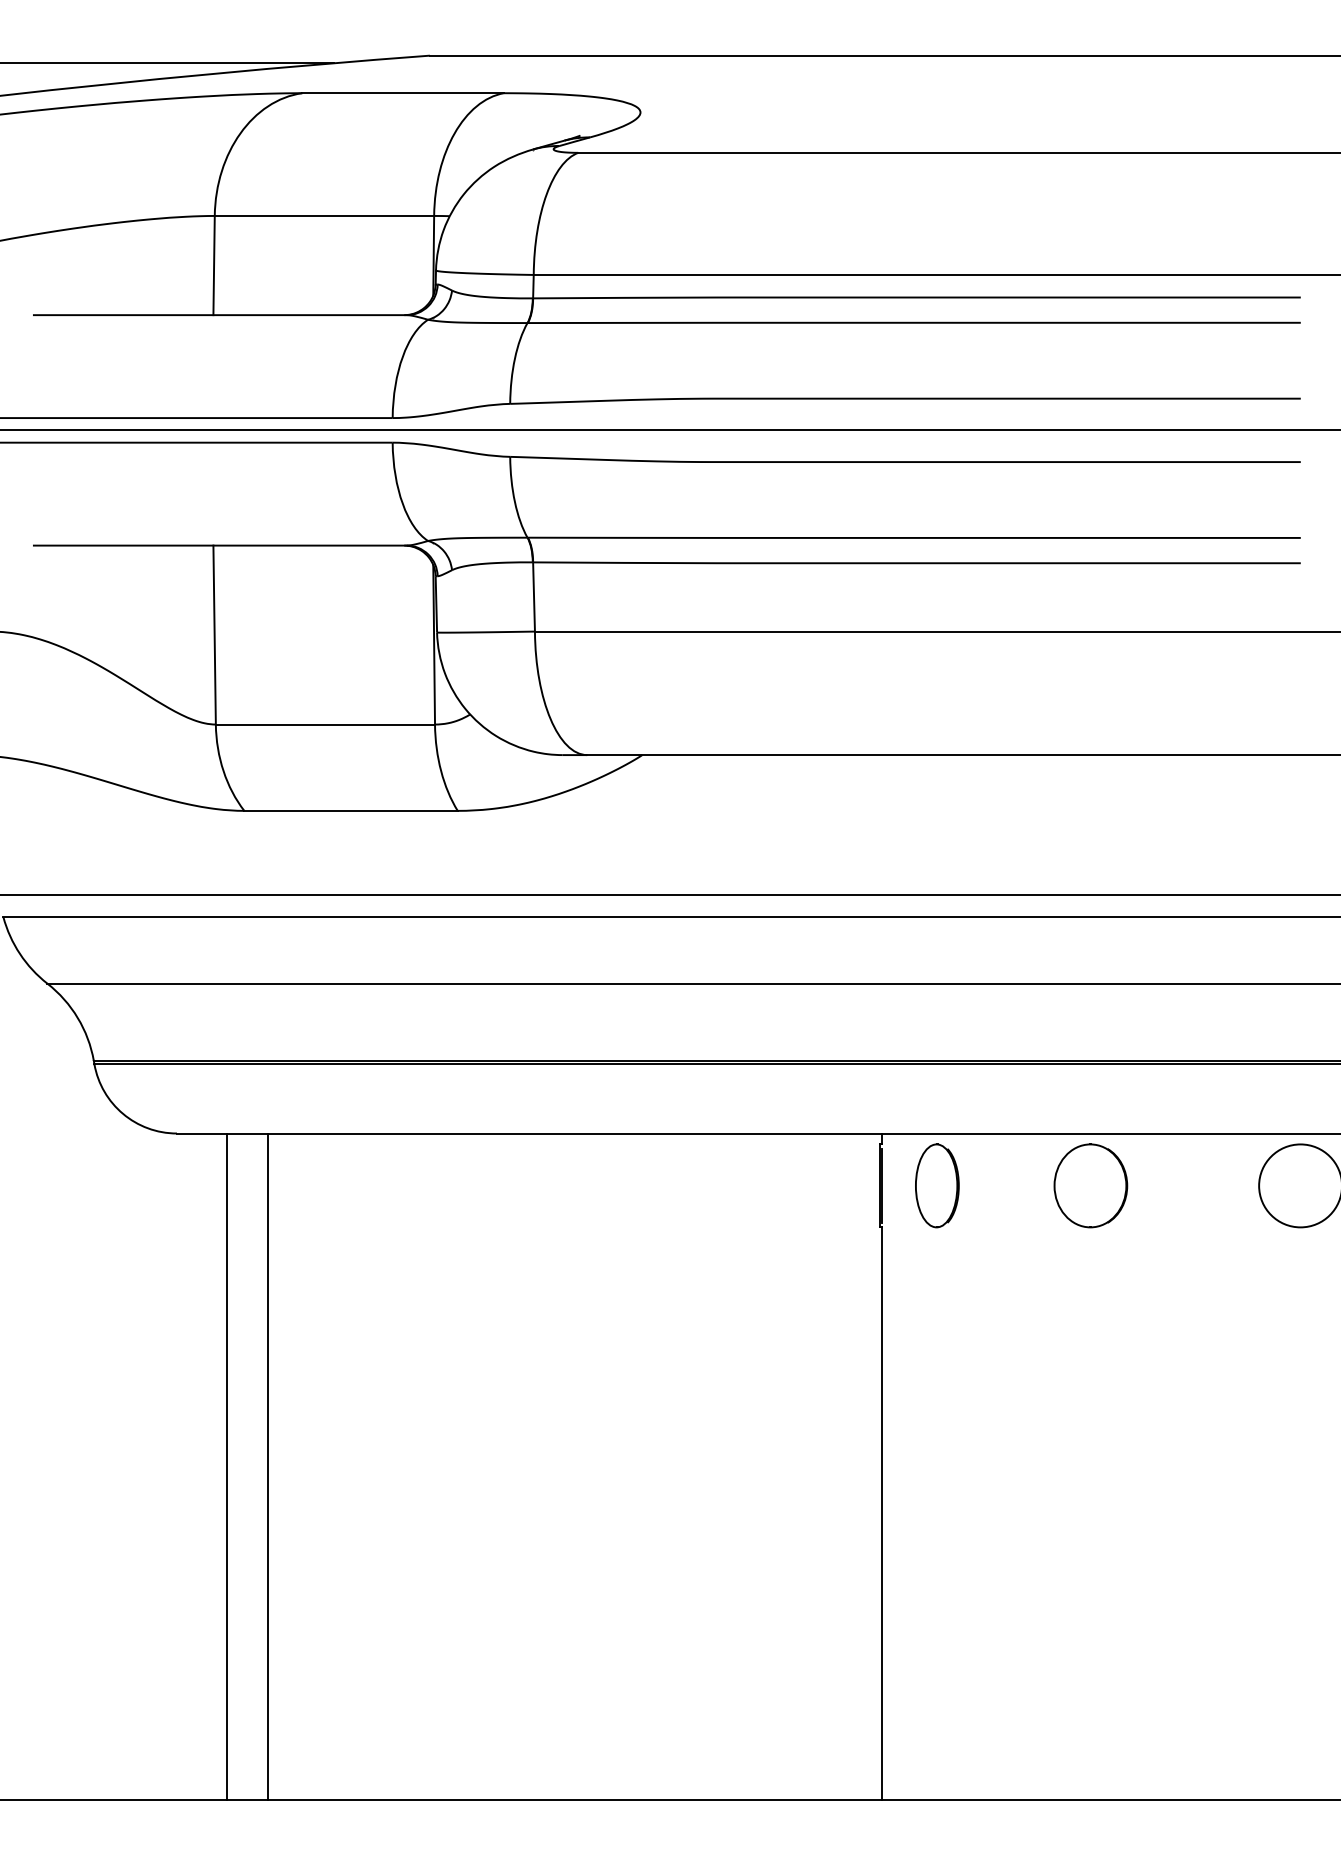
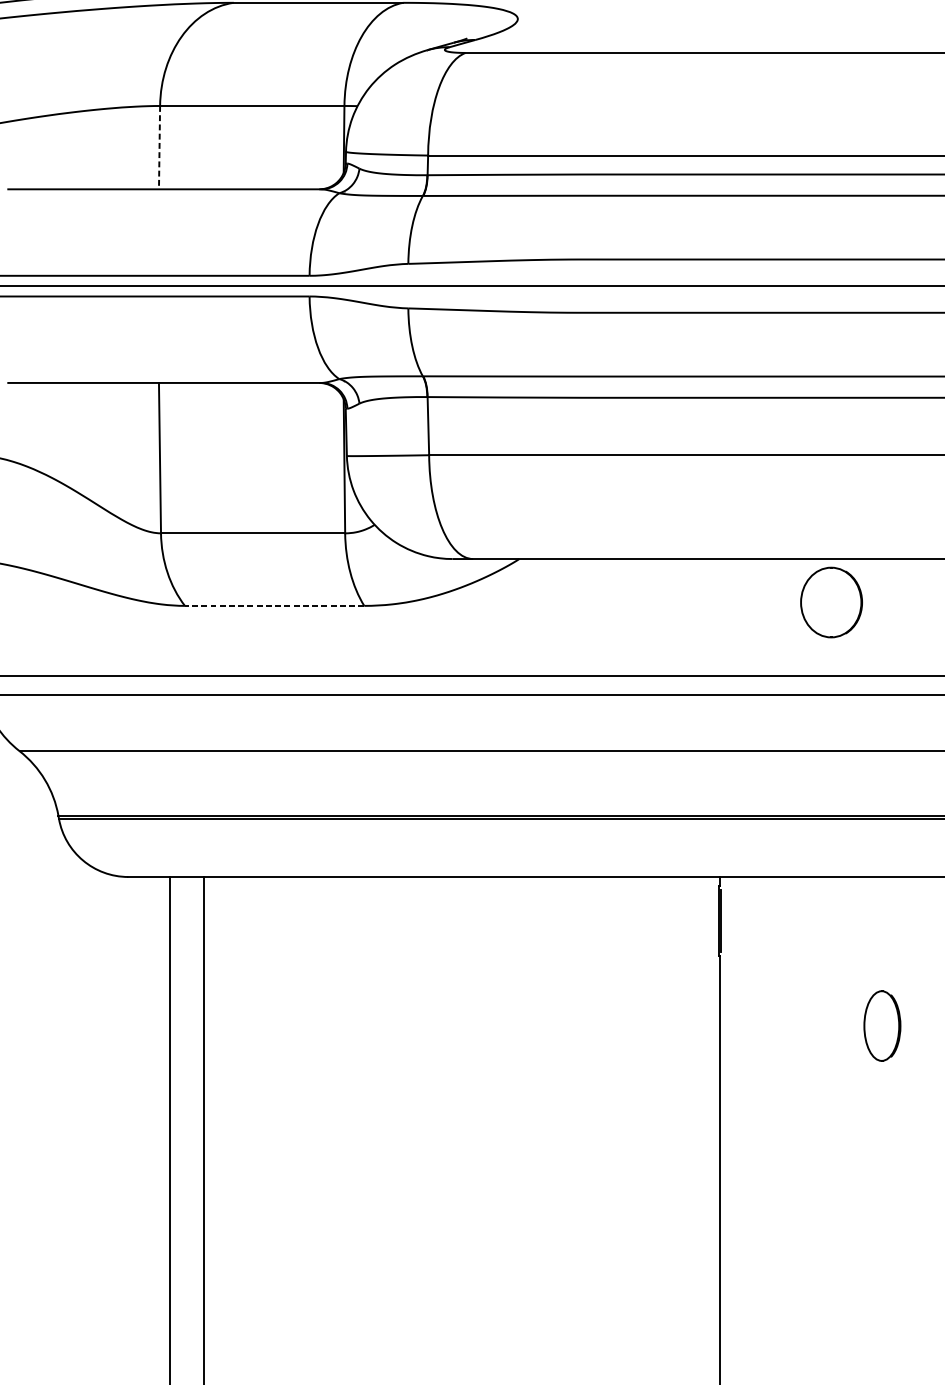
line: (214, 265) -> (159, 147), solid -> dashed
line: (351, 810) -> (274, 605), solid -> dashed
part: (937, 1185) -> (882, 1025), moved
part: (1090, 1185) -> (831, 602), moved

